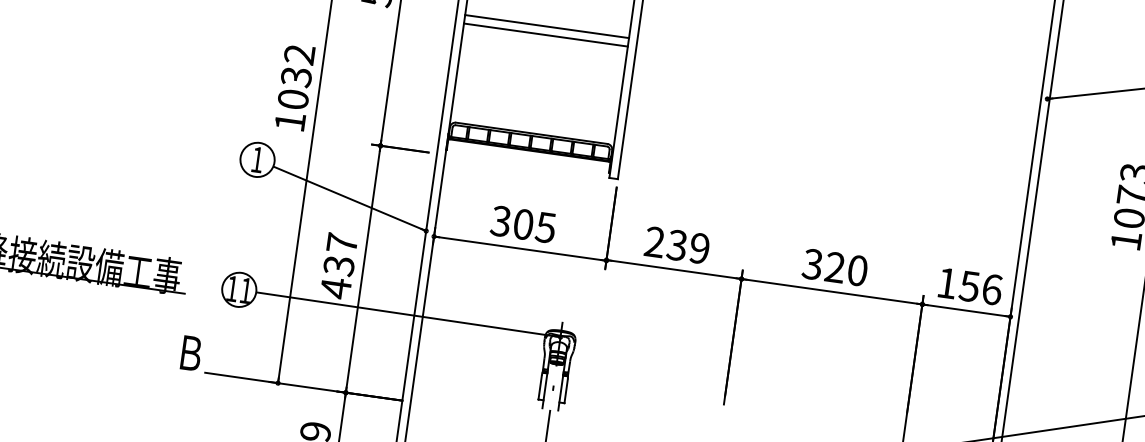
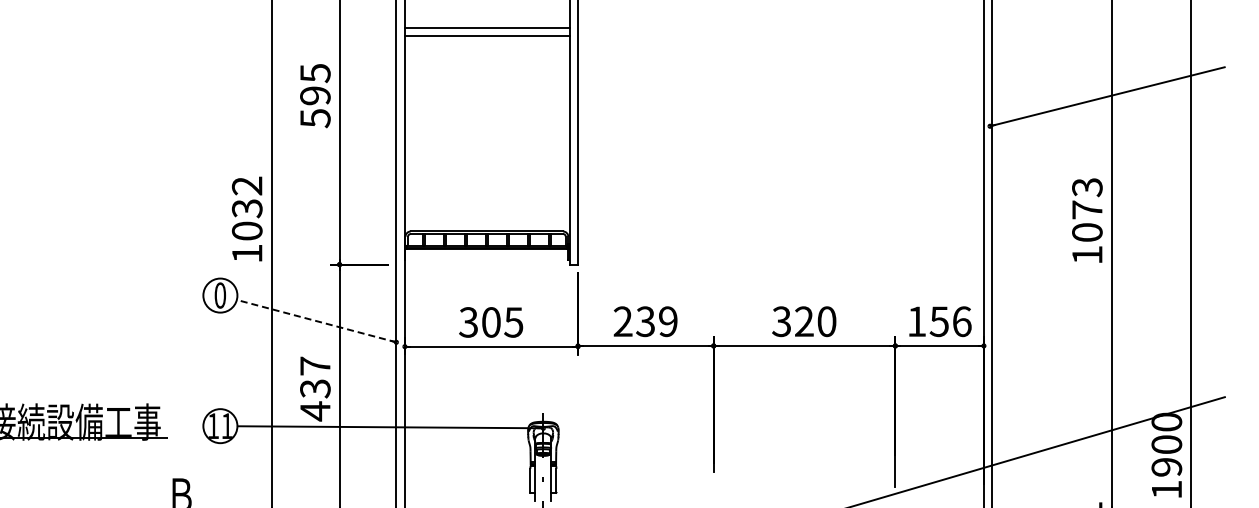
line: (546, 26) -> (486, 124), removed
line: (545, 34) -> (486, 132), removed
text: (257, 159) -> (220, 295), 1 -> 0
line: (349, 199) -> (316, 321), solid -> dashed

